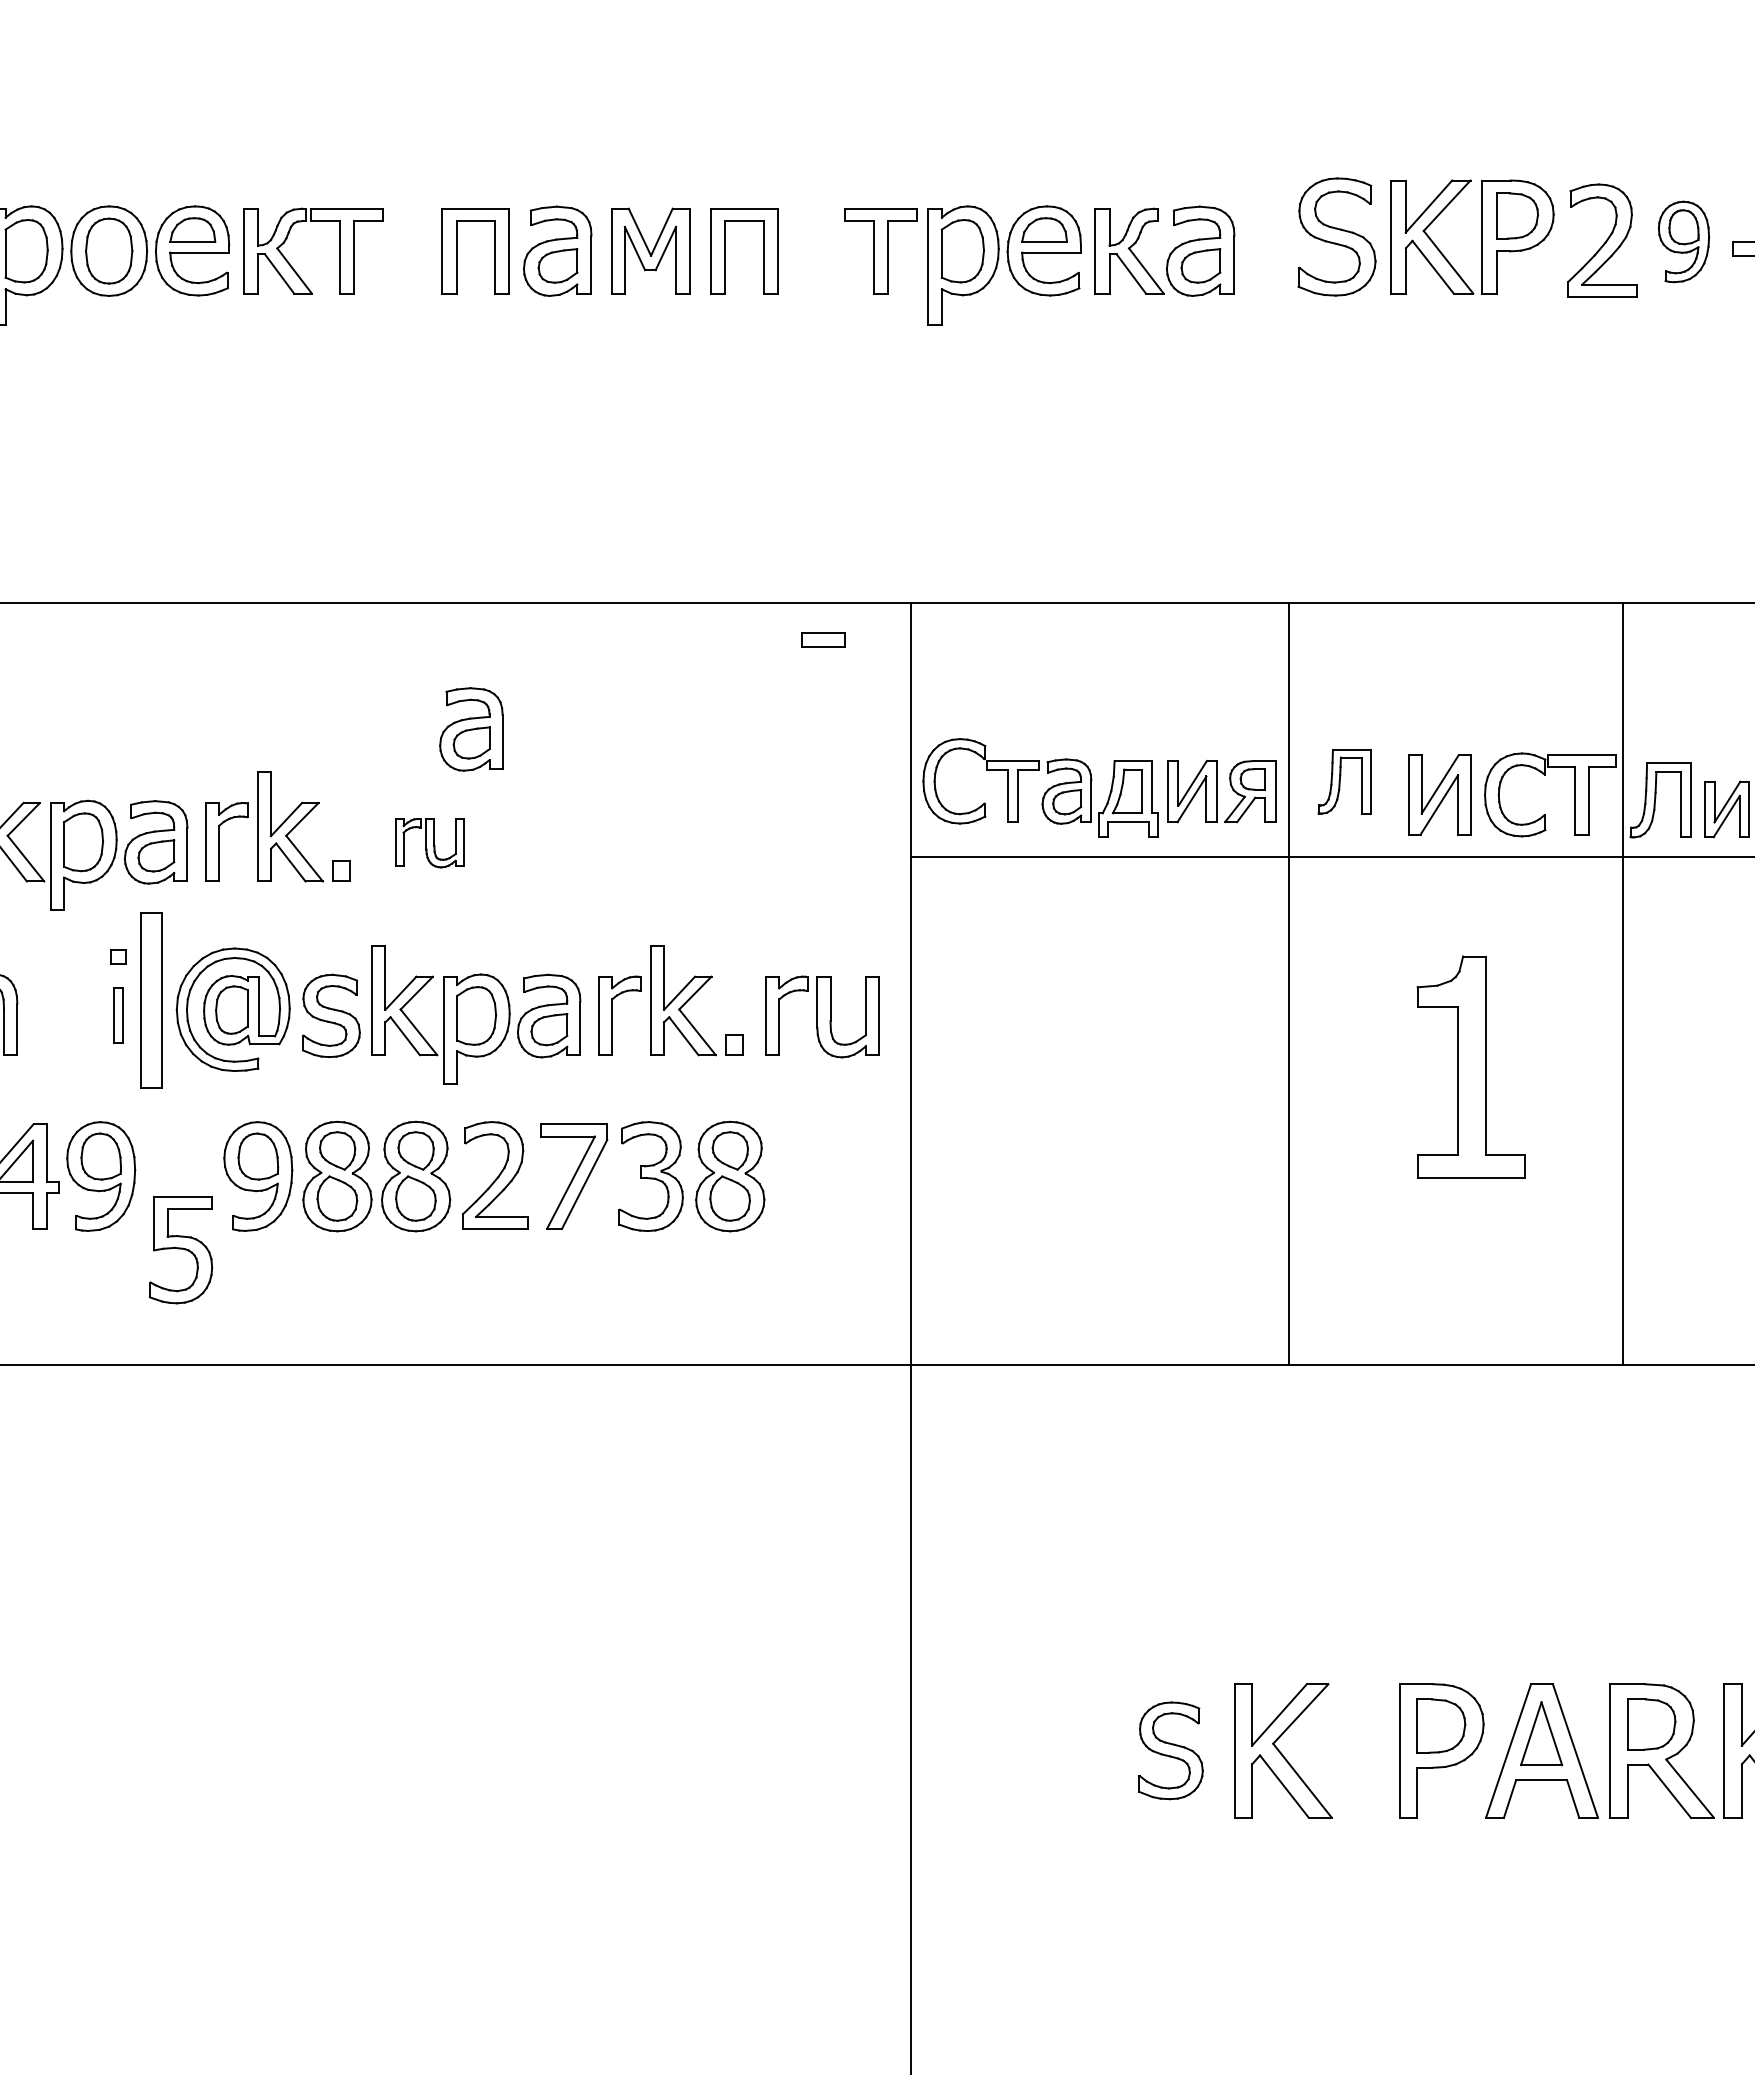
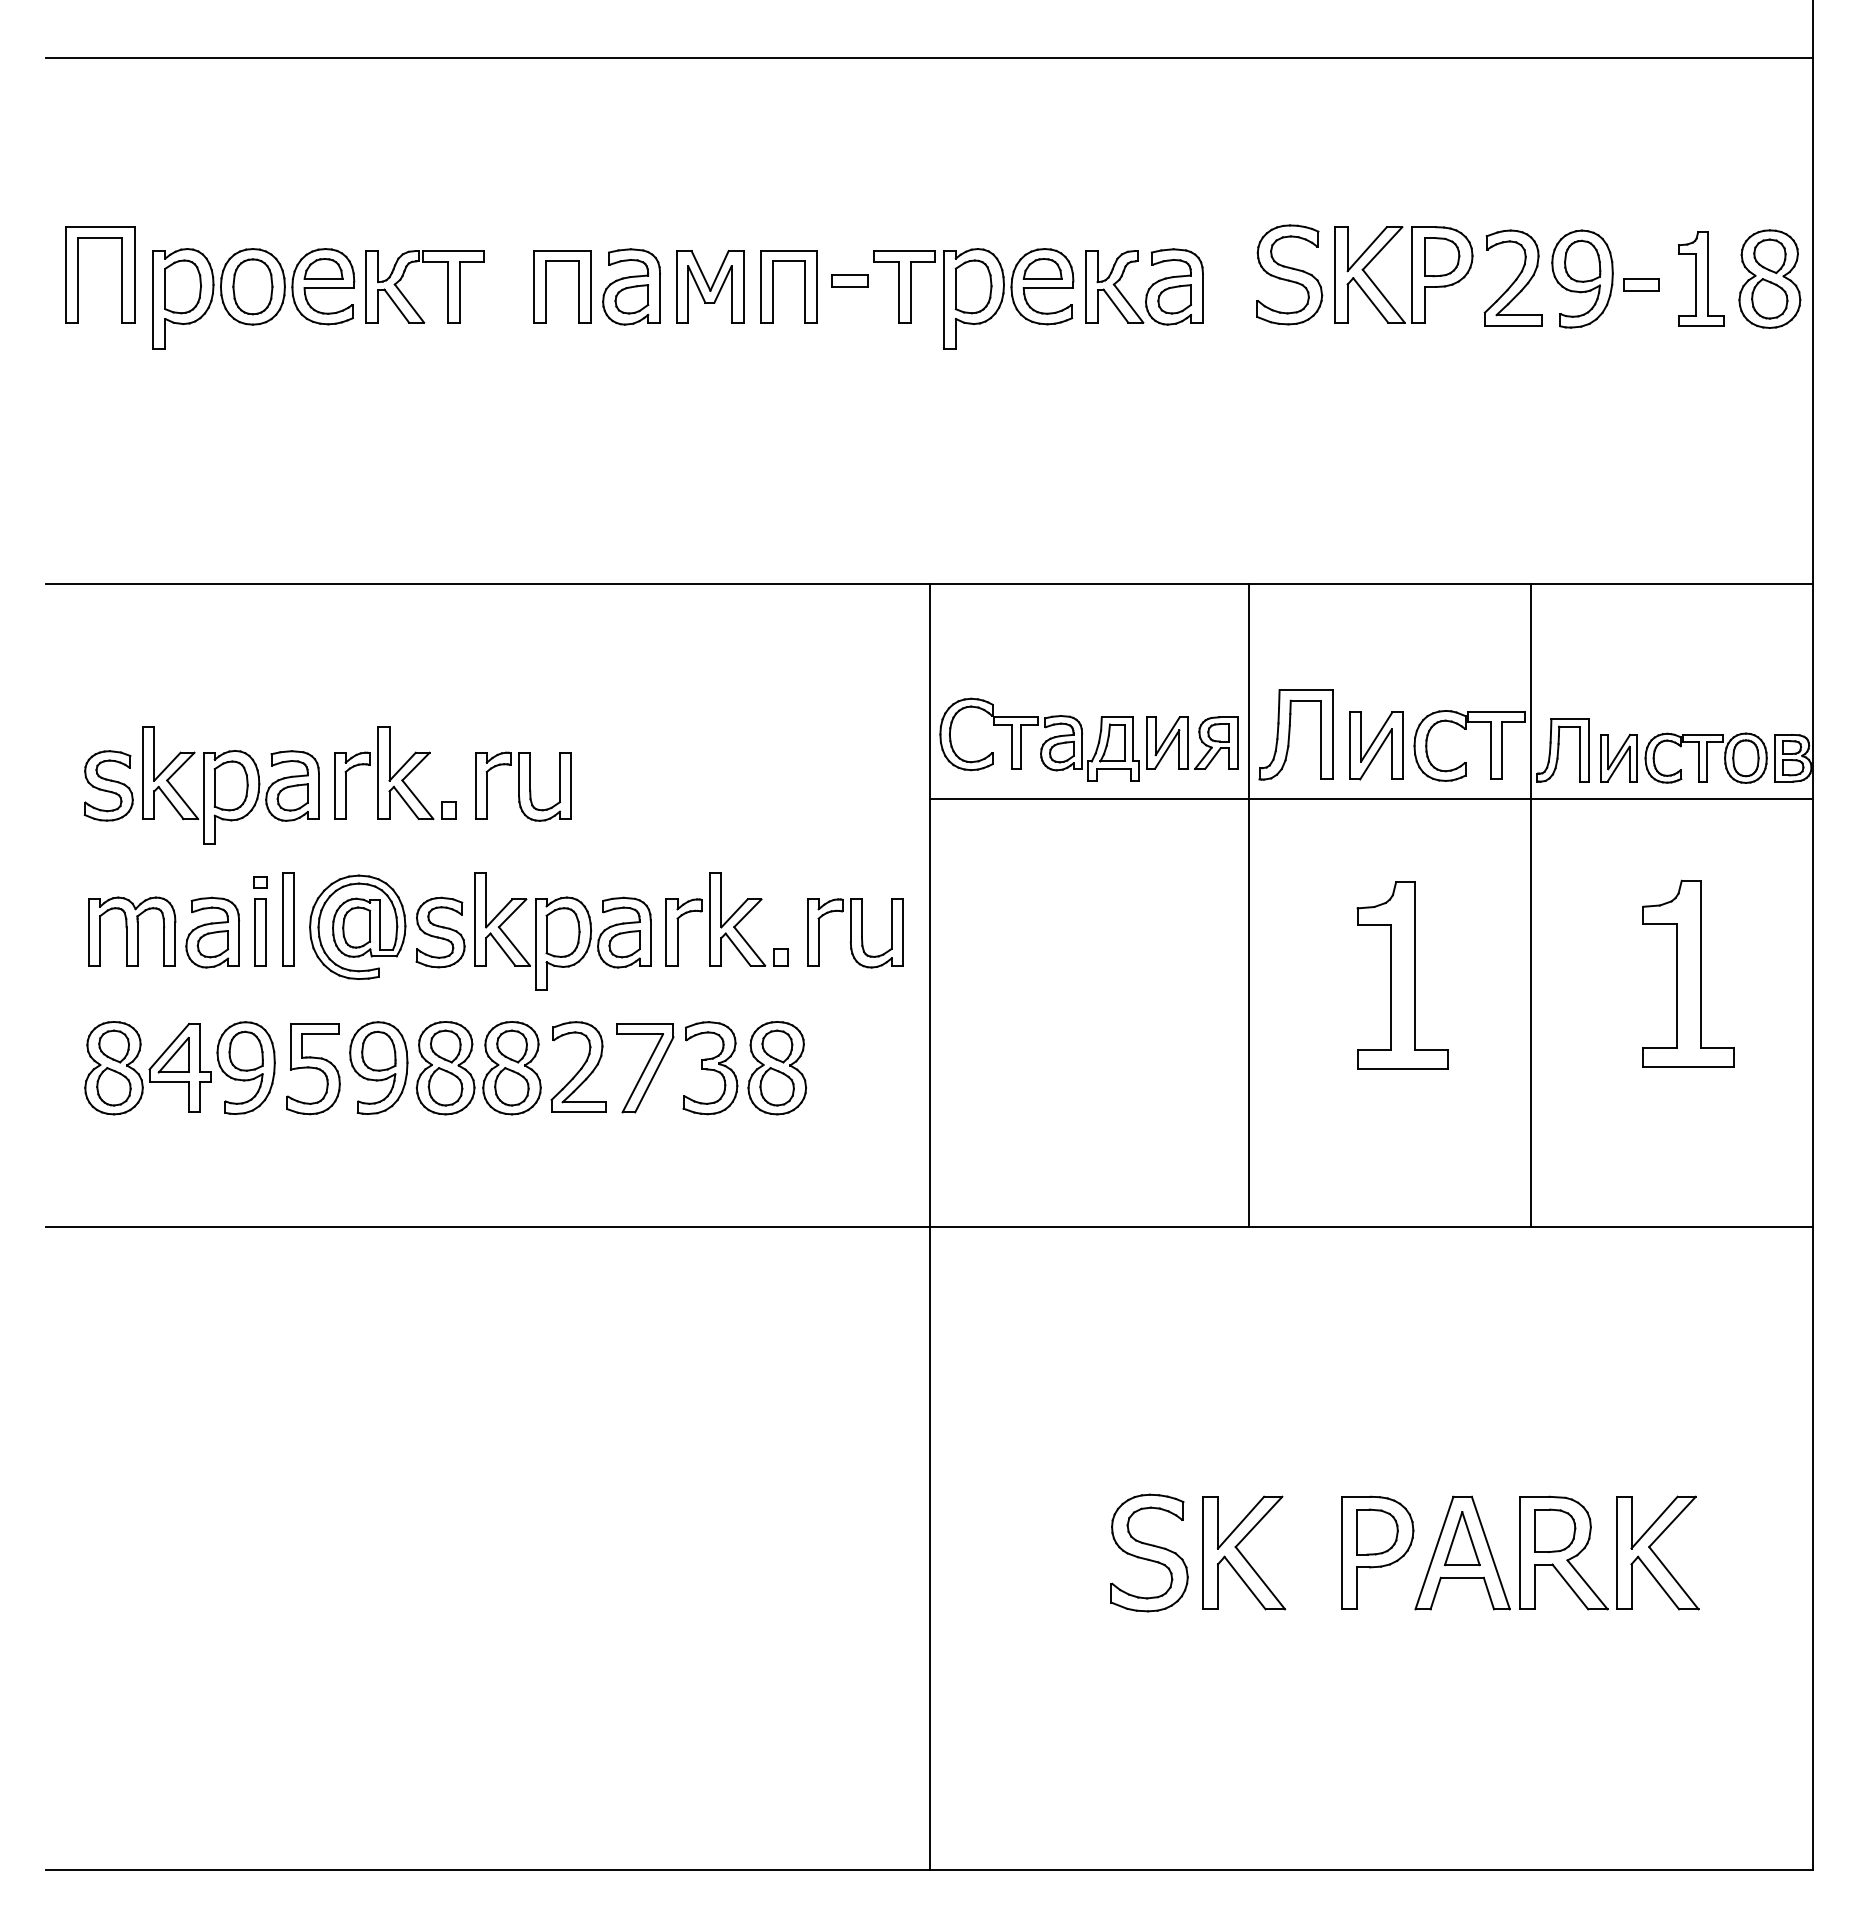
part: (1683, 241) -> (1582, 278), size x1.43
part: (822, 639) -> (849, 280), moved
part: (471, 729) -> (212, 932), moved
part: (1344, 781) -> (1295, 734), size x1.67
part: (429, 842) -> (523, 786), size x1.67
part: (151, 1000) -> (288, 919), size x0.62
part: (118, 1015) -> (260, 932), size x1.43
part: (180, 1250) -> (313, 1069), moved
part: (1171, 1750) -> (1149, 1552), size x1.43

